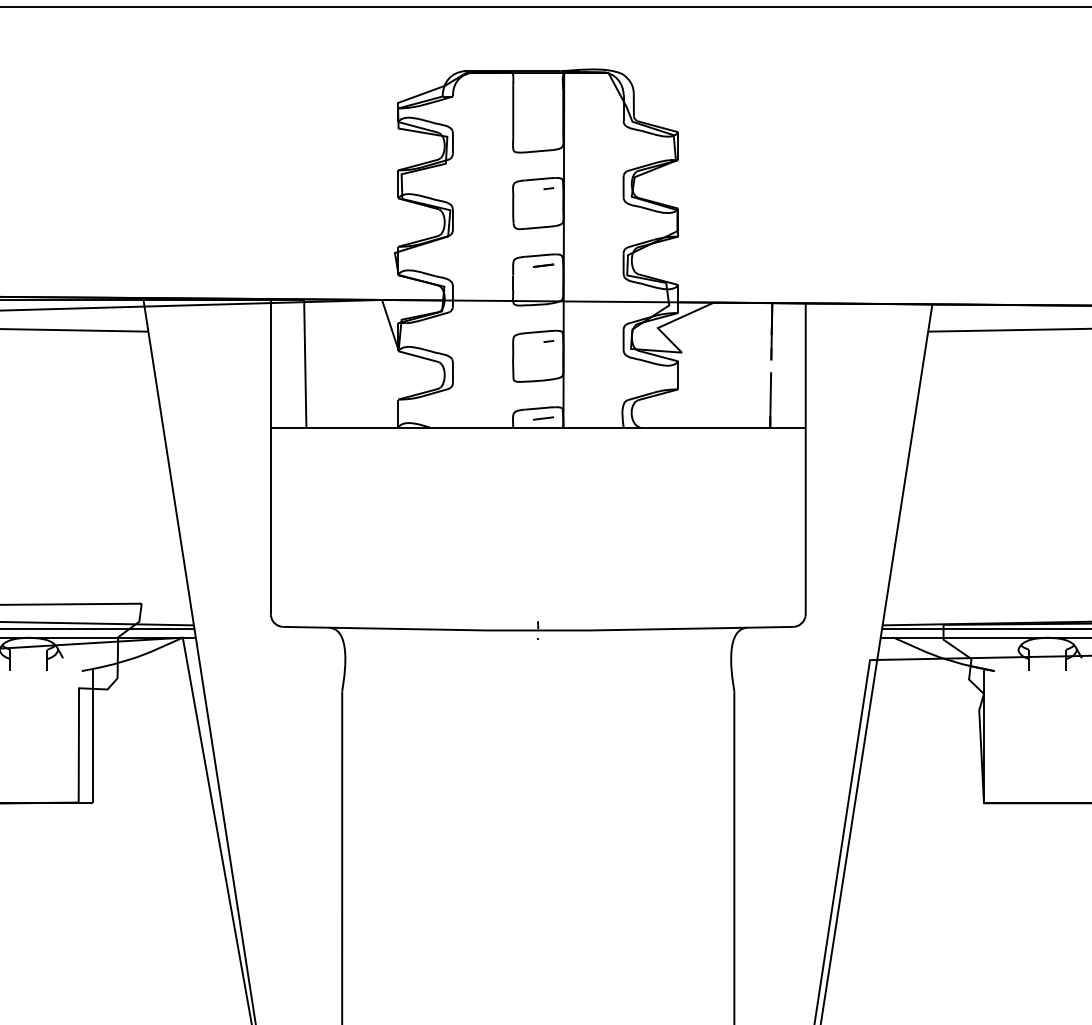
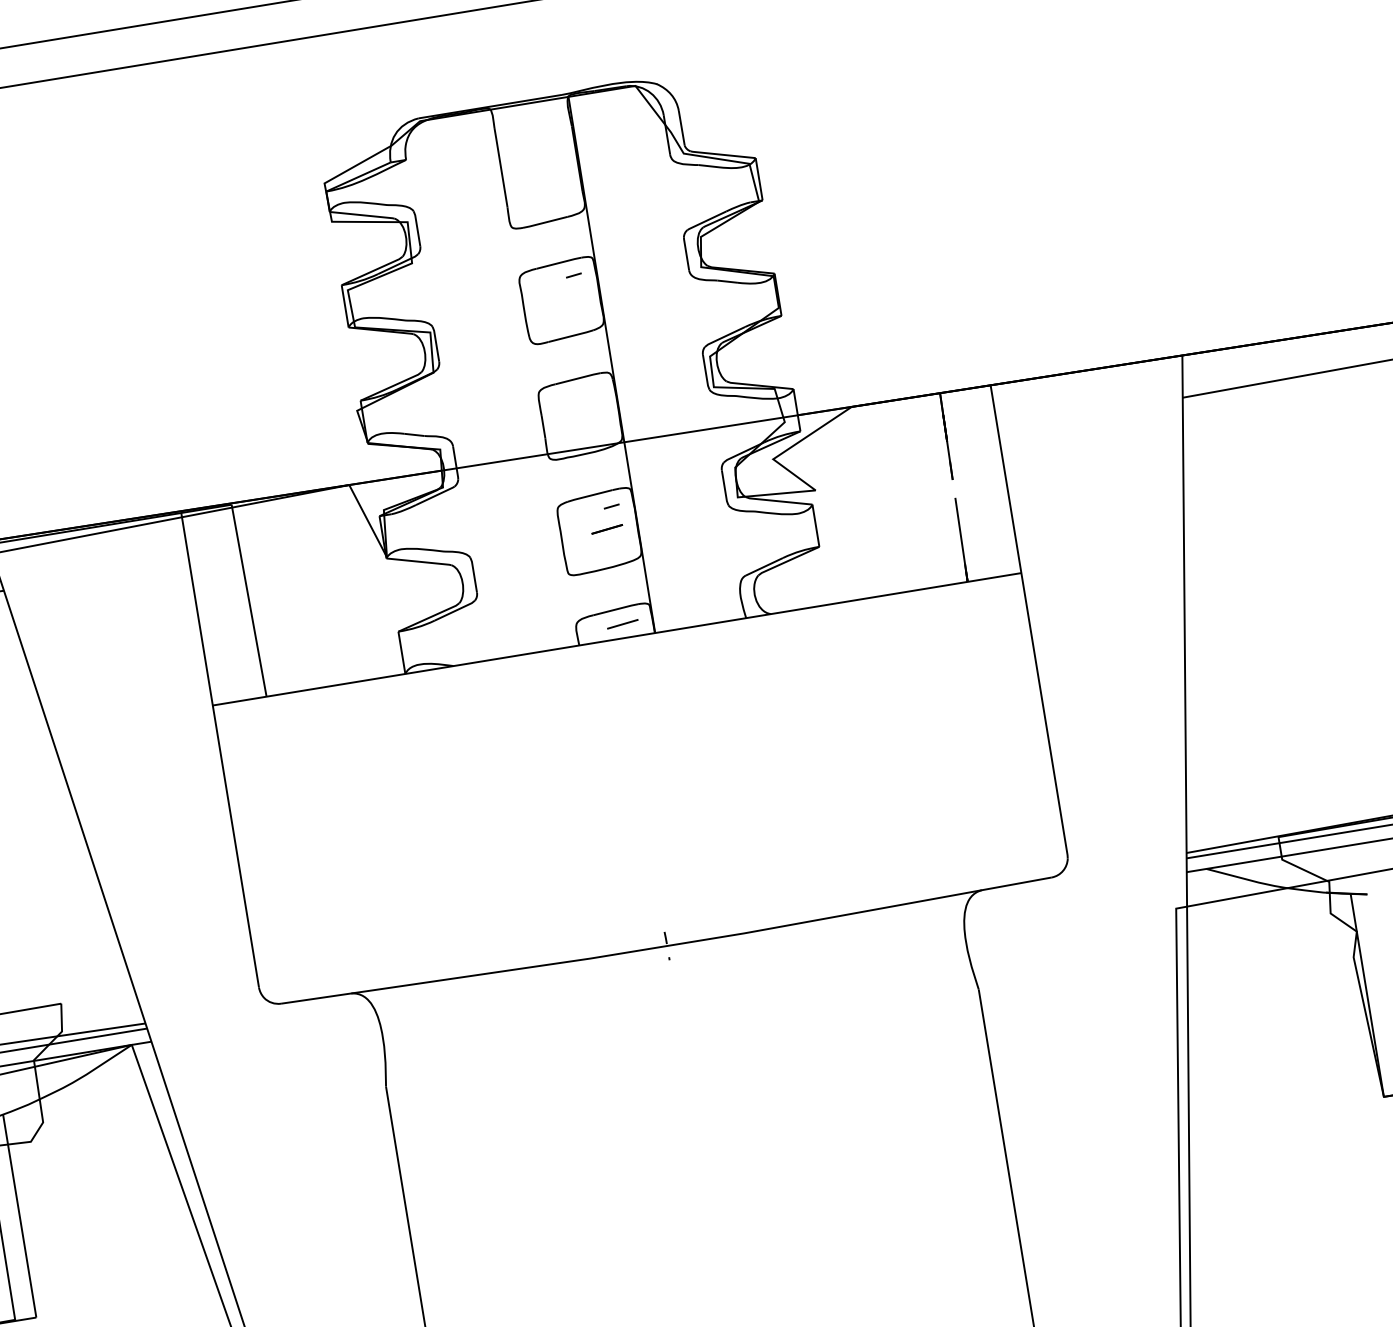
line: (543, 265) -> (607, 529), moved

